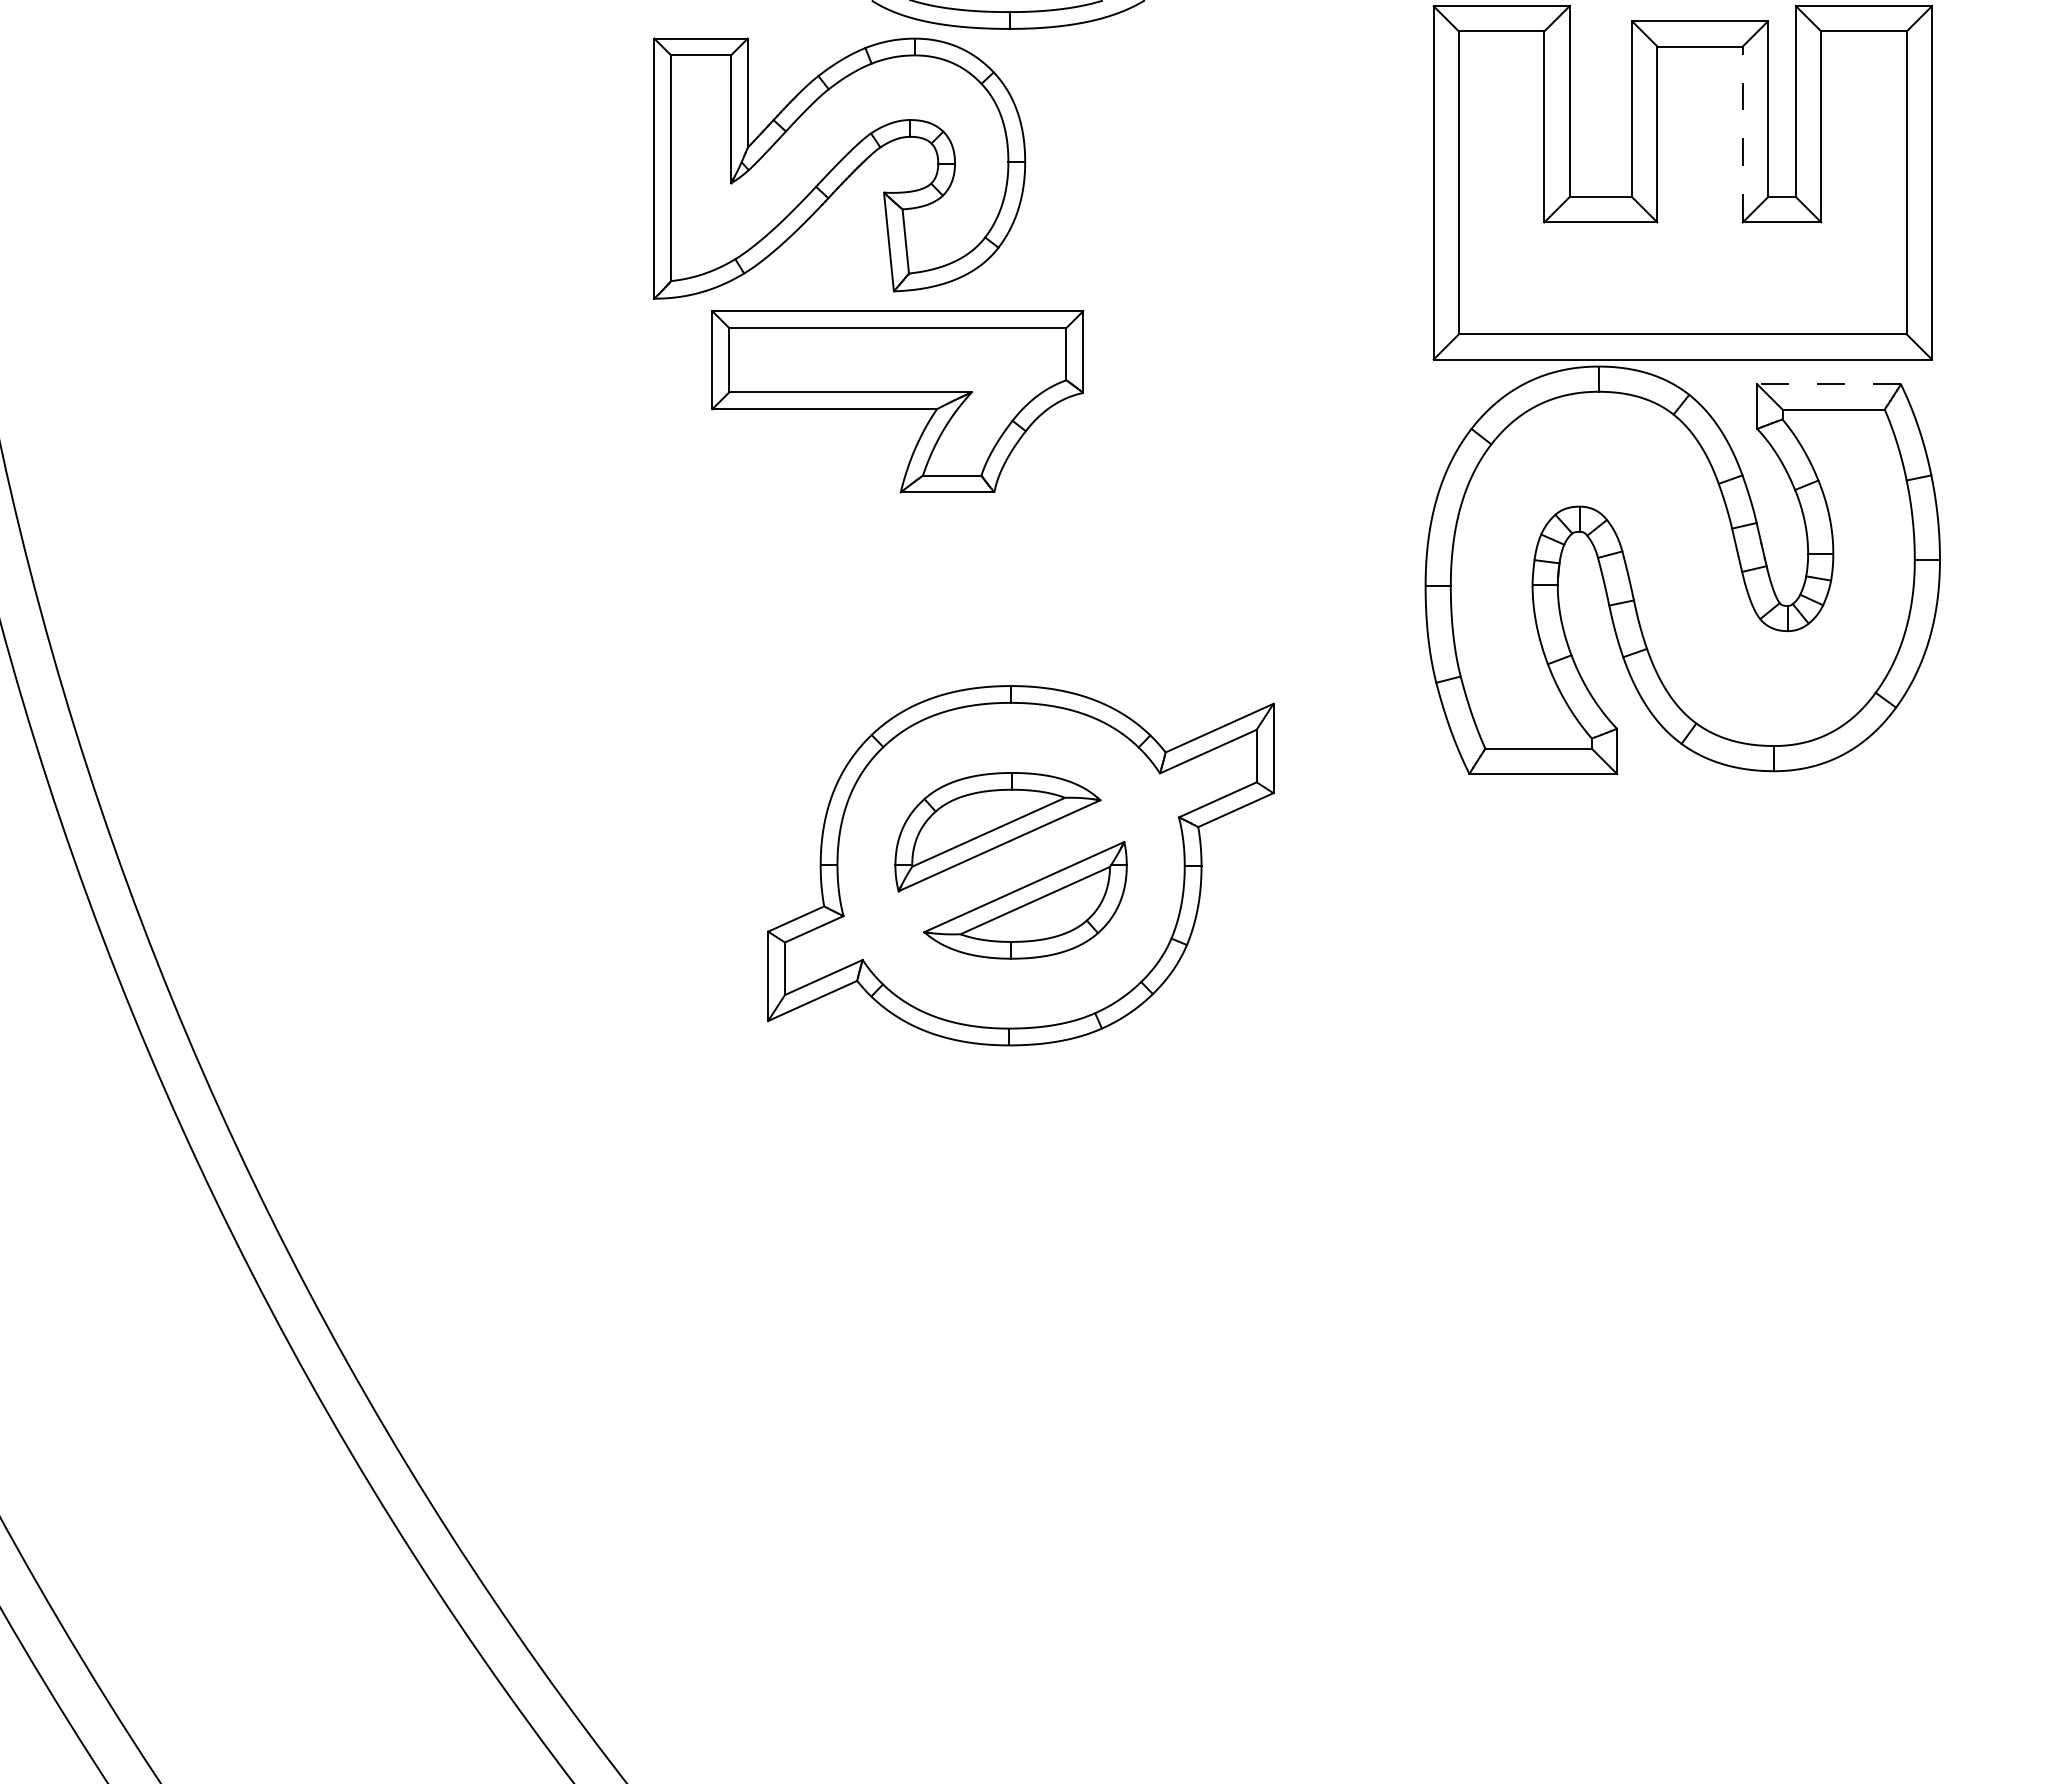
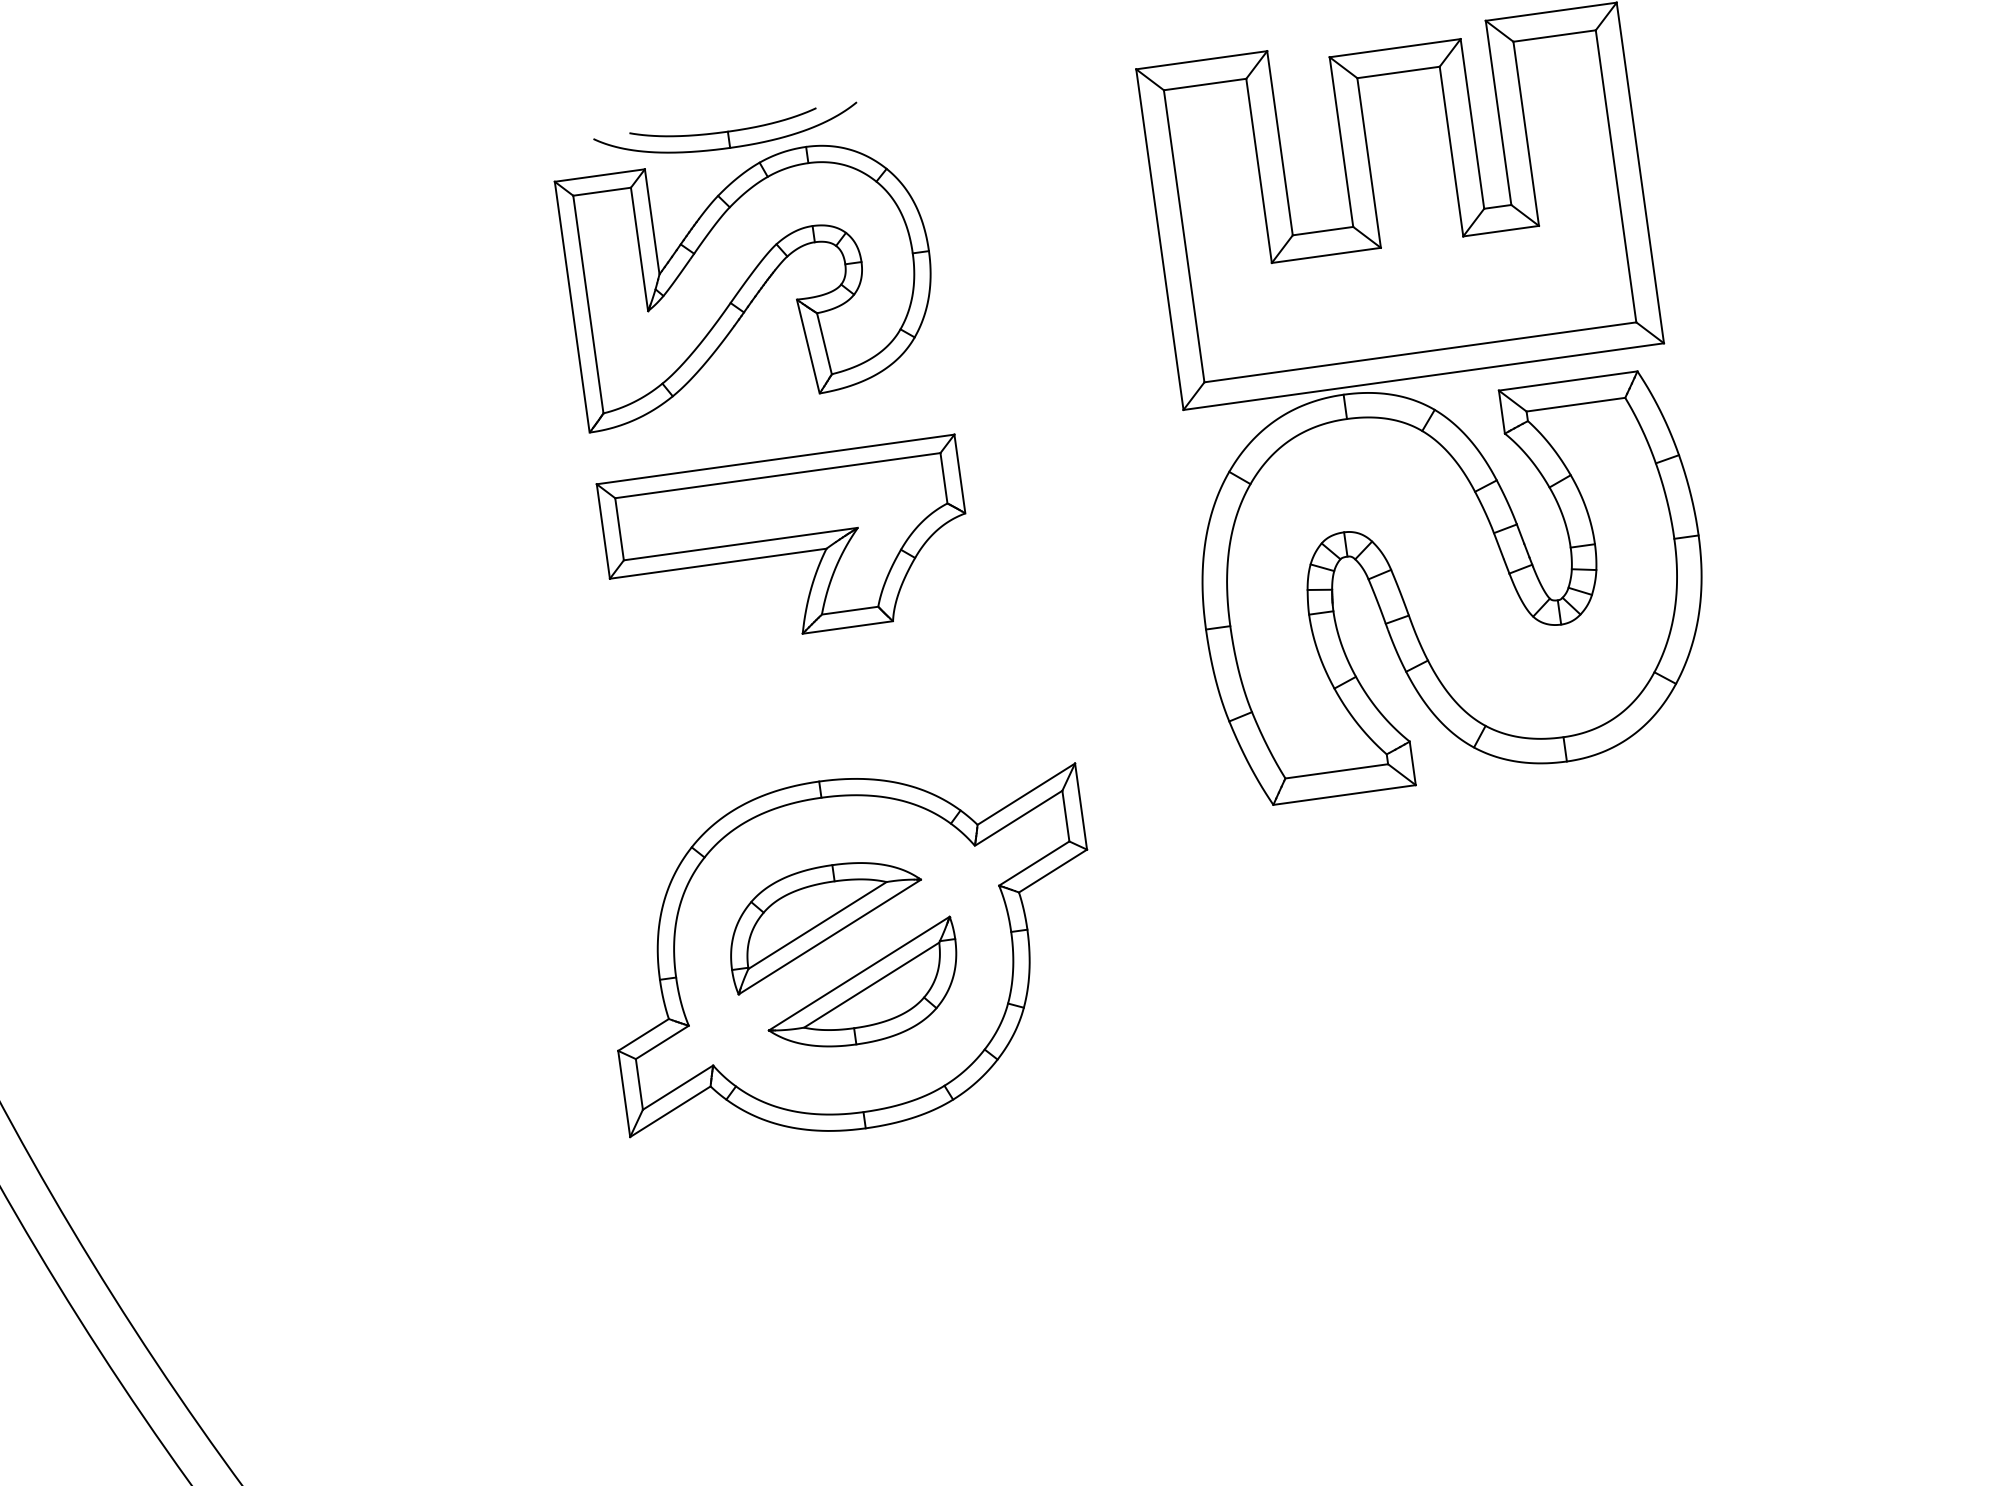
line: (1742, 134) -> (1451, 151), dashed -> solid
part: (839, 168) -> (750, 282), moved
line: (1829, 384) -> (1568, 381), dashed -> solid
part: (897, 401) -> (787, 546), moved

